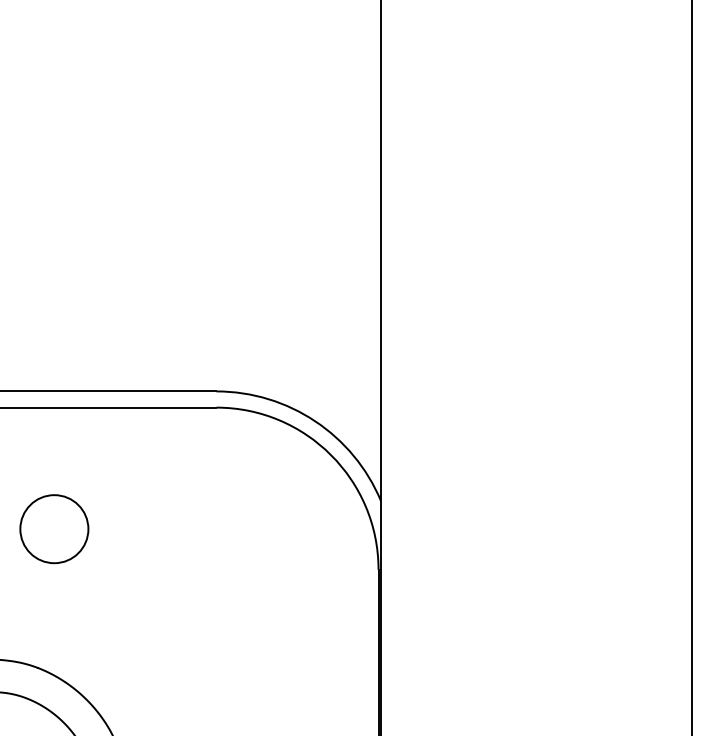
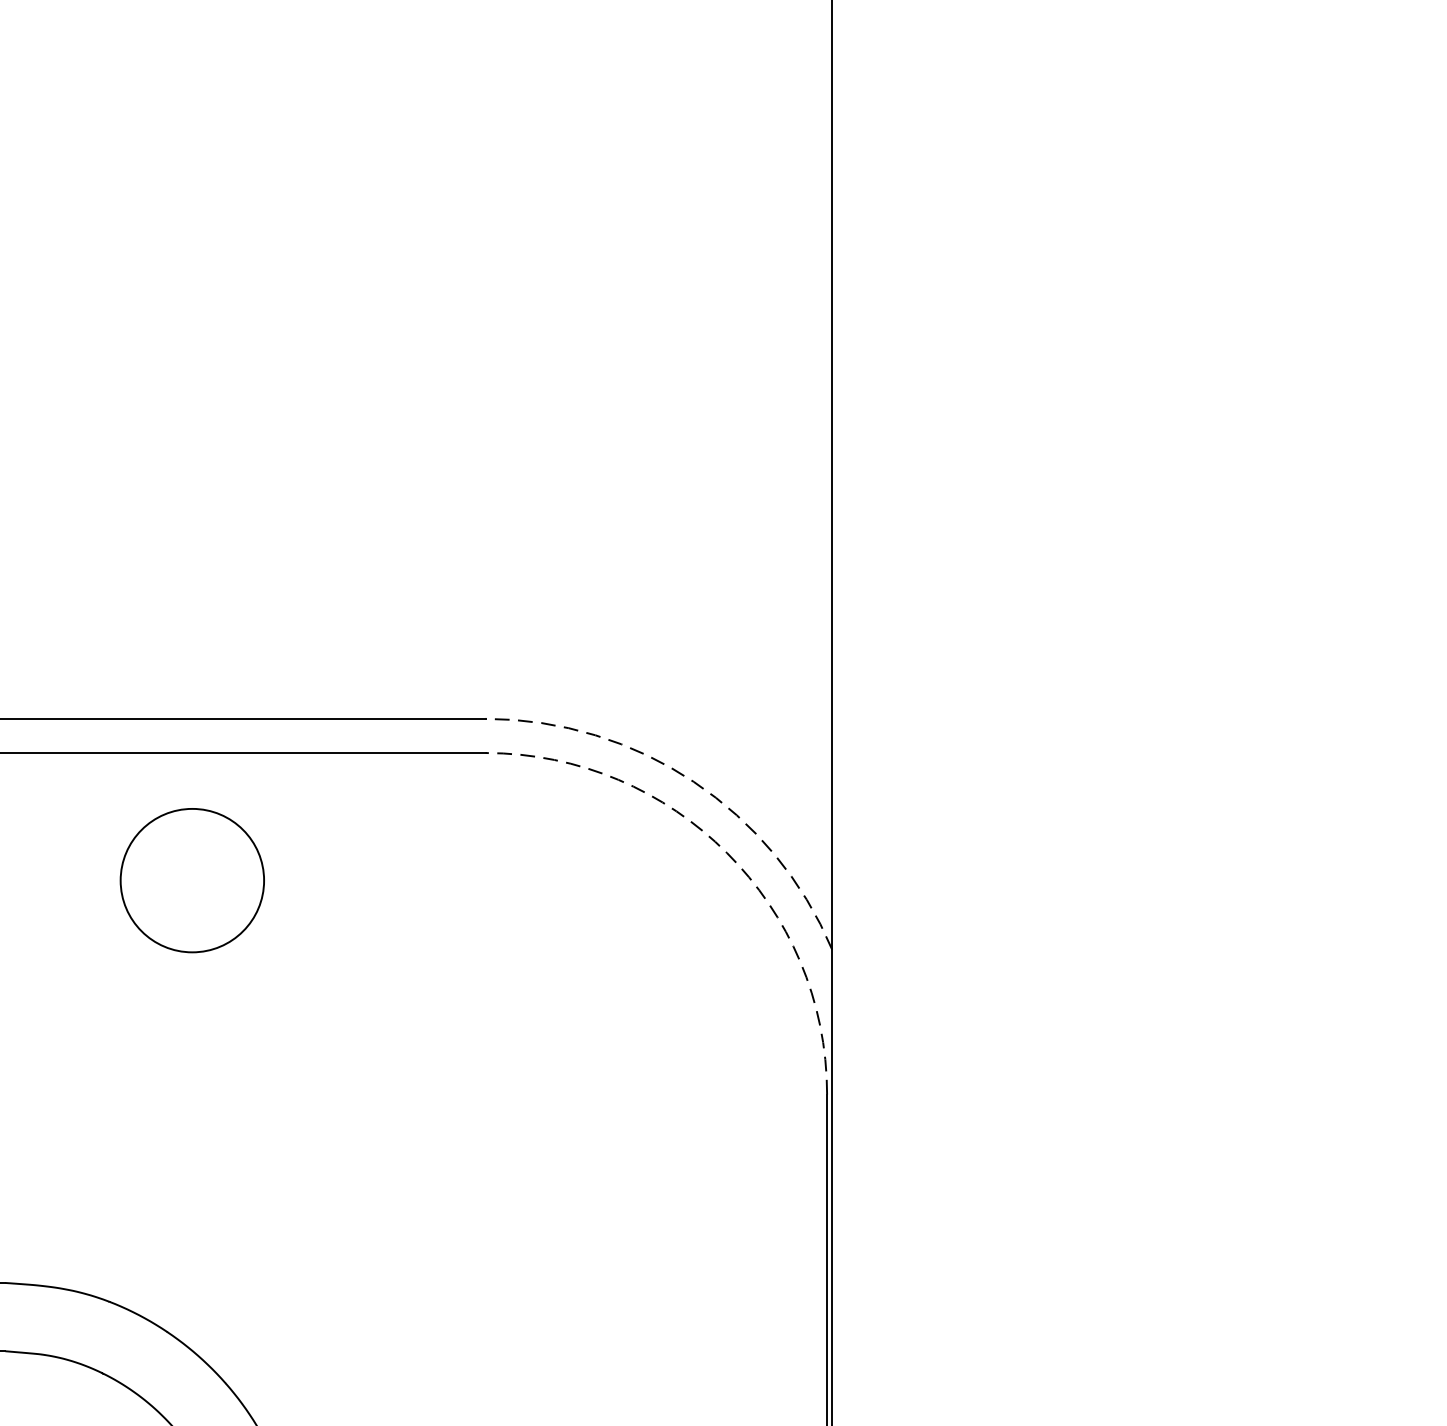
arc: (315, 421) -> (694, 782), solid -> dashed
arc: (331, 455) -> (727, 853), solid -> dashed
circle: (54, 529) -> (192, 881), moved

